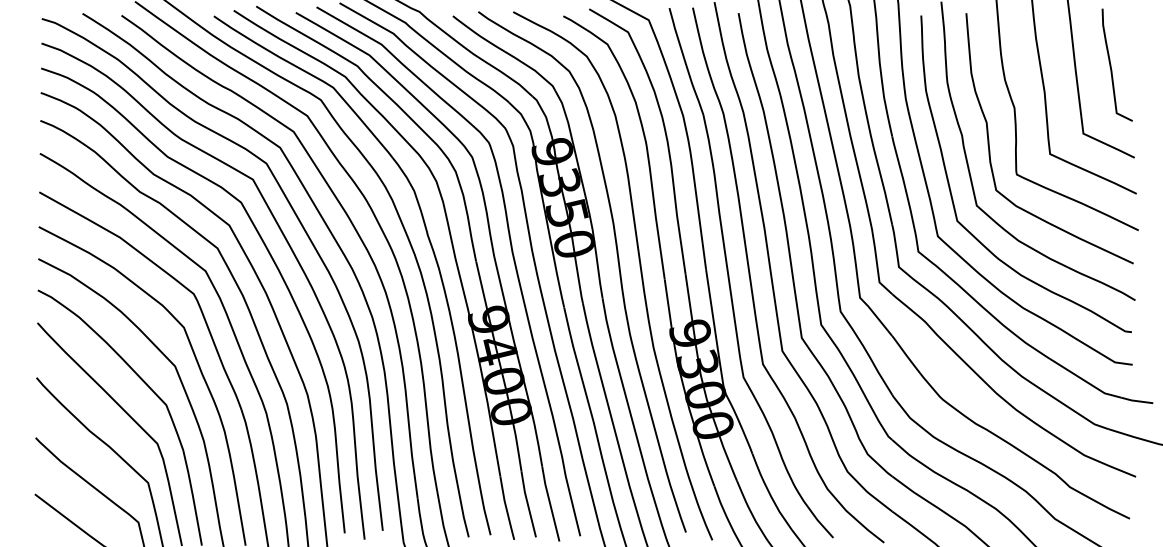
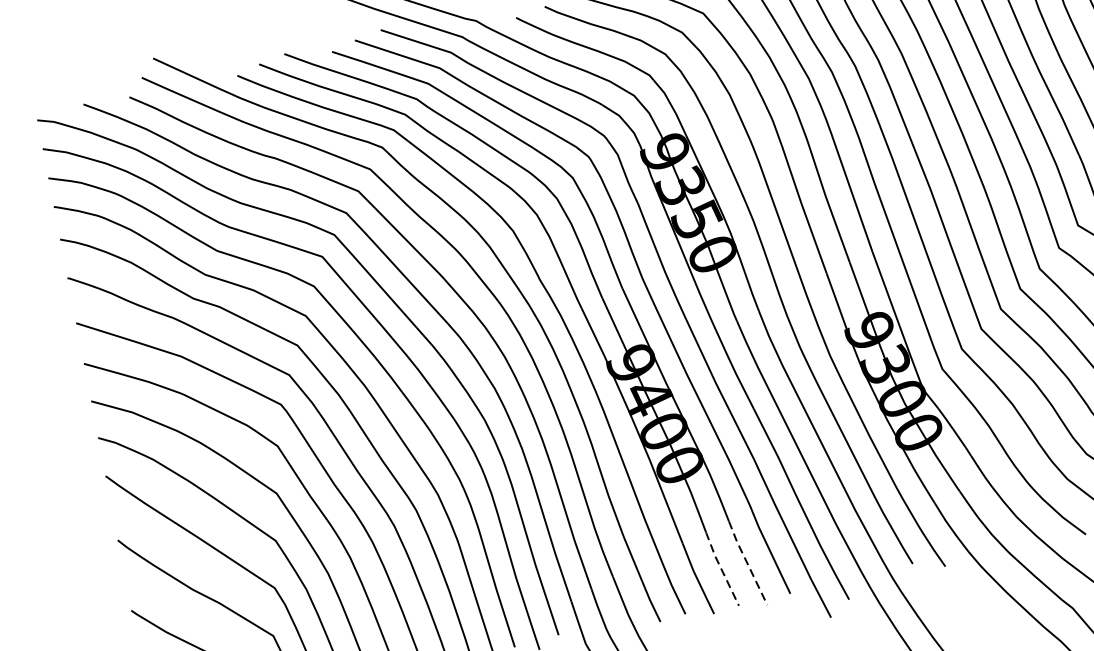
line: (527, 503) -> (720, 568), solid -> dashed
line: (550, 503) -> (747, 562), solid -> dashed

